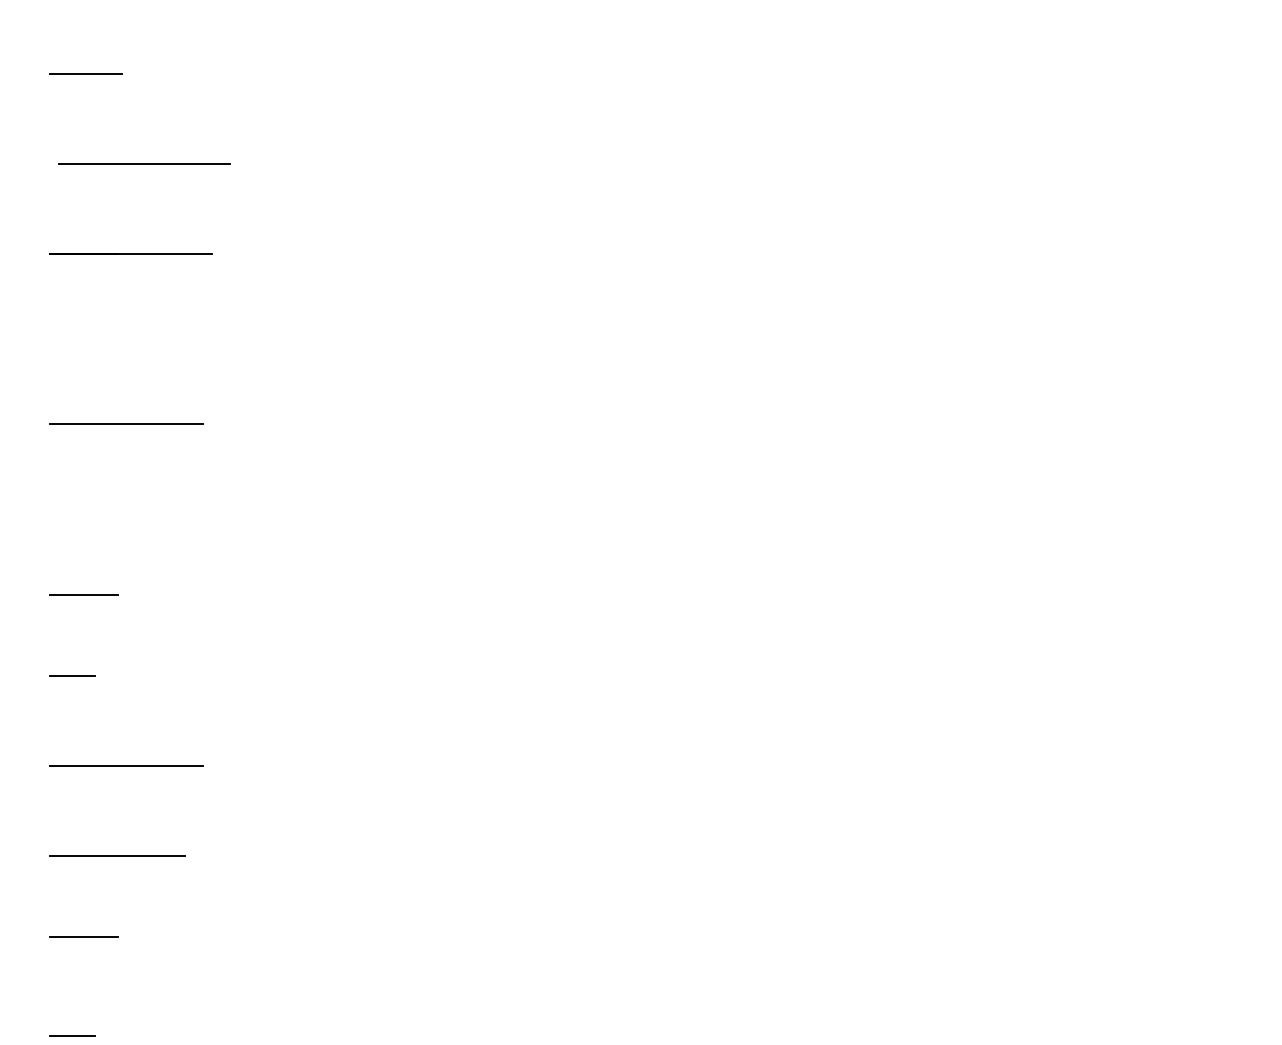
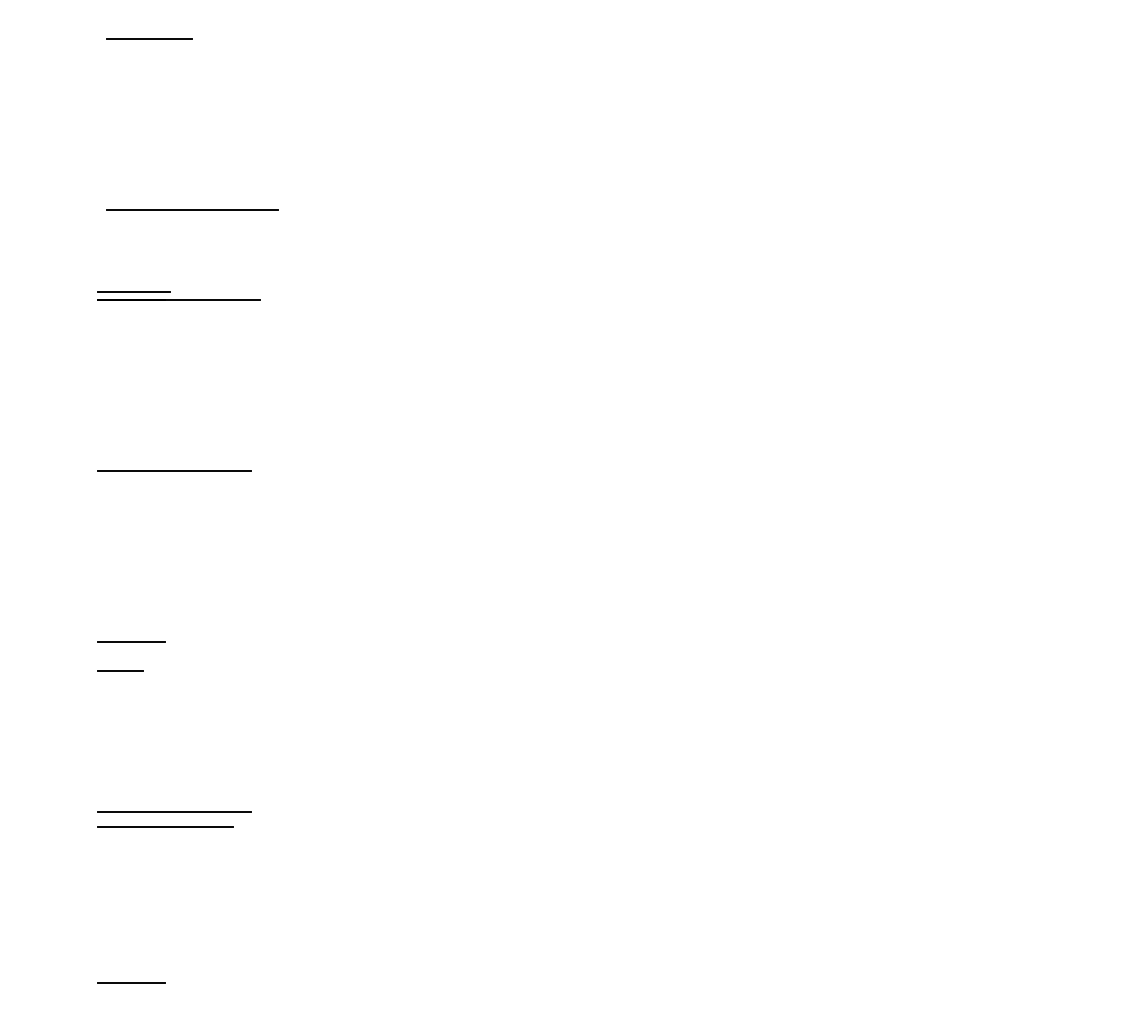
line: (85, 73) -> (133, 291), moved
line: (72, 675) -> (120, 670), moved
line: (117, 855) -> (165, 826), moved

